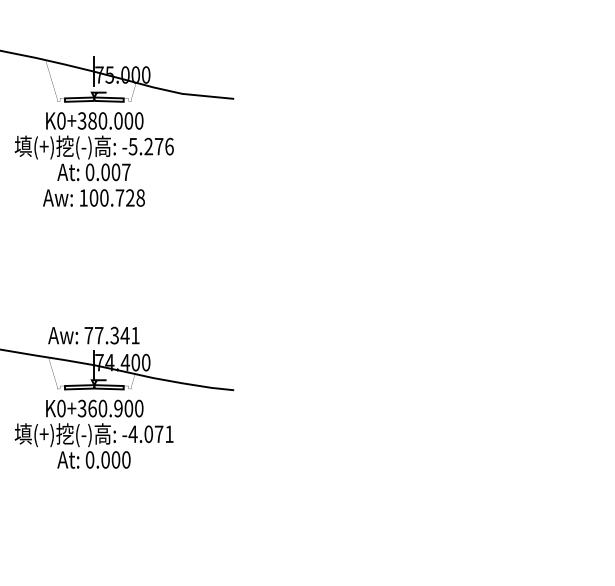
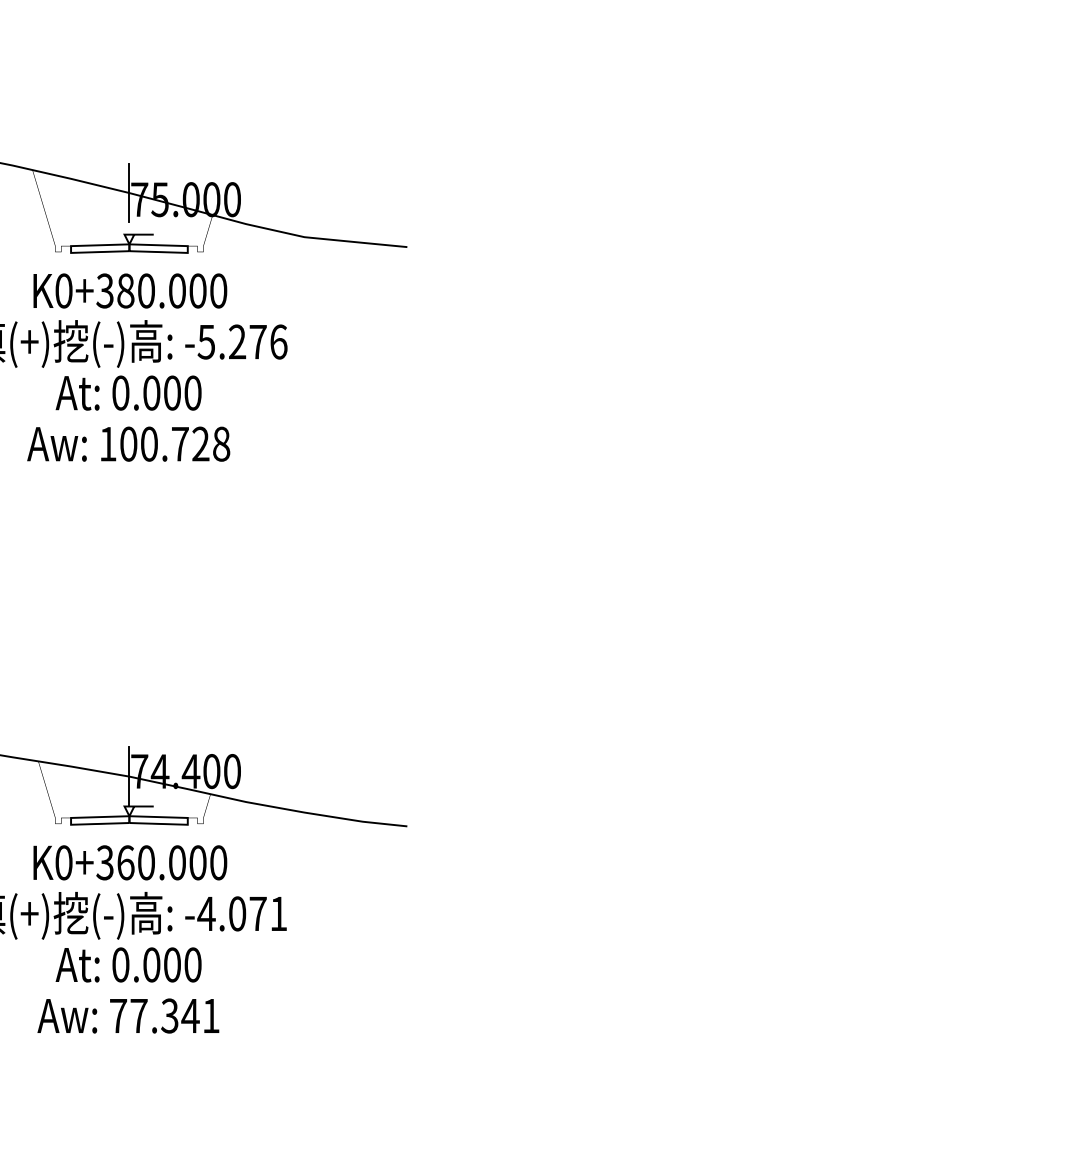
text: (126, 172) -> (193, 393), 0.007 -> 0.000
text: (93, 335) -> (127, 1015), moved
text: (118, 408) -> (177, 862), K0+360.900 -> K0+360.000

